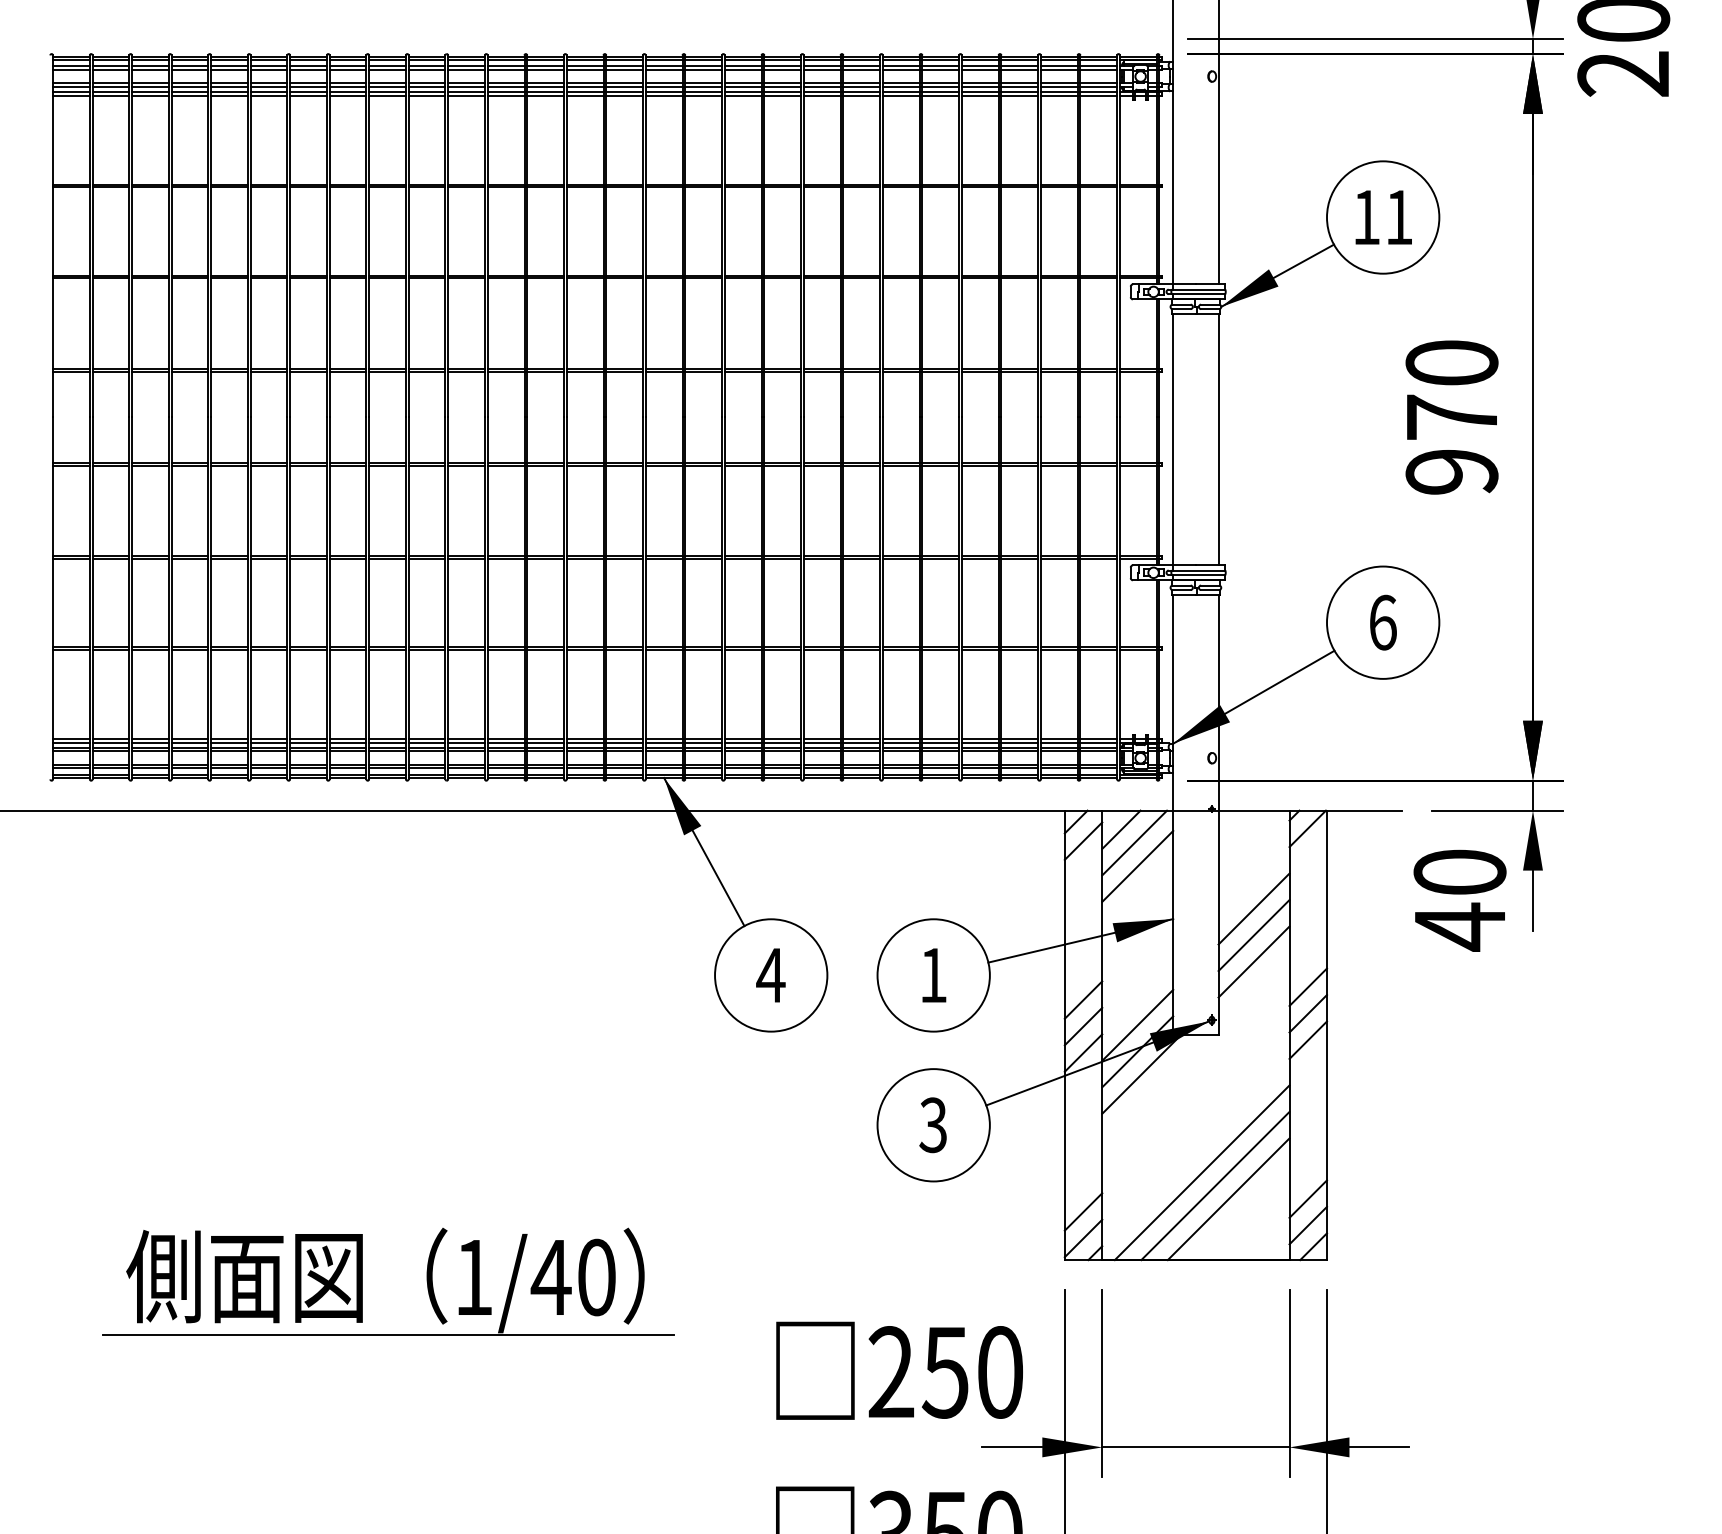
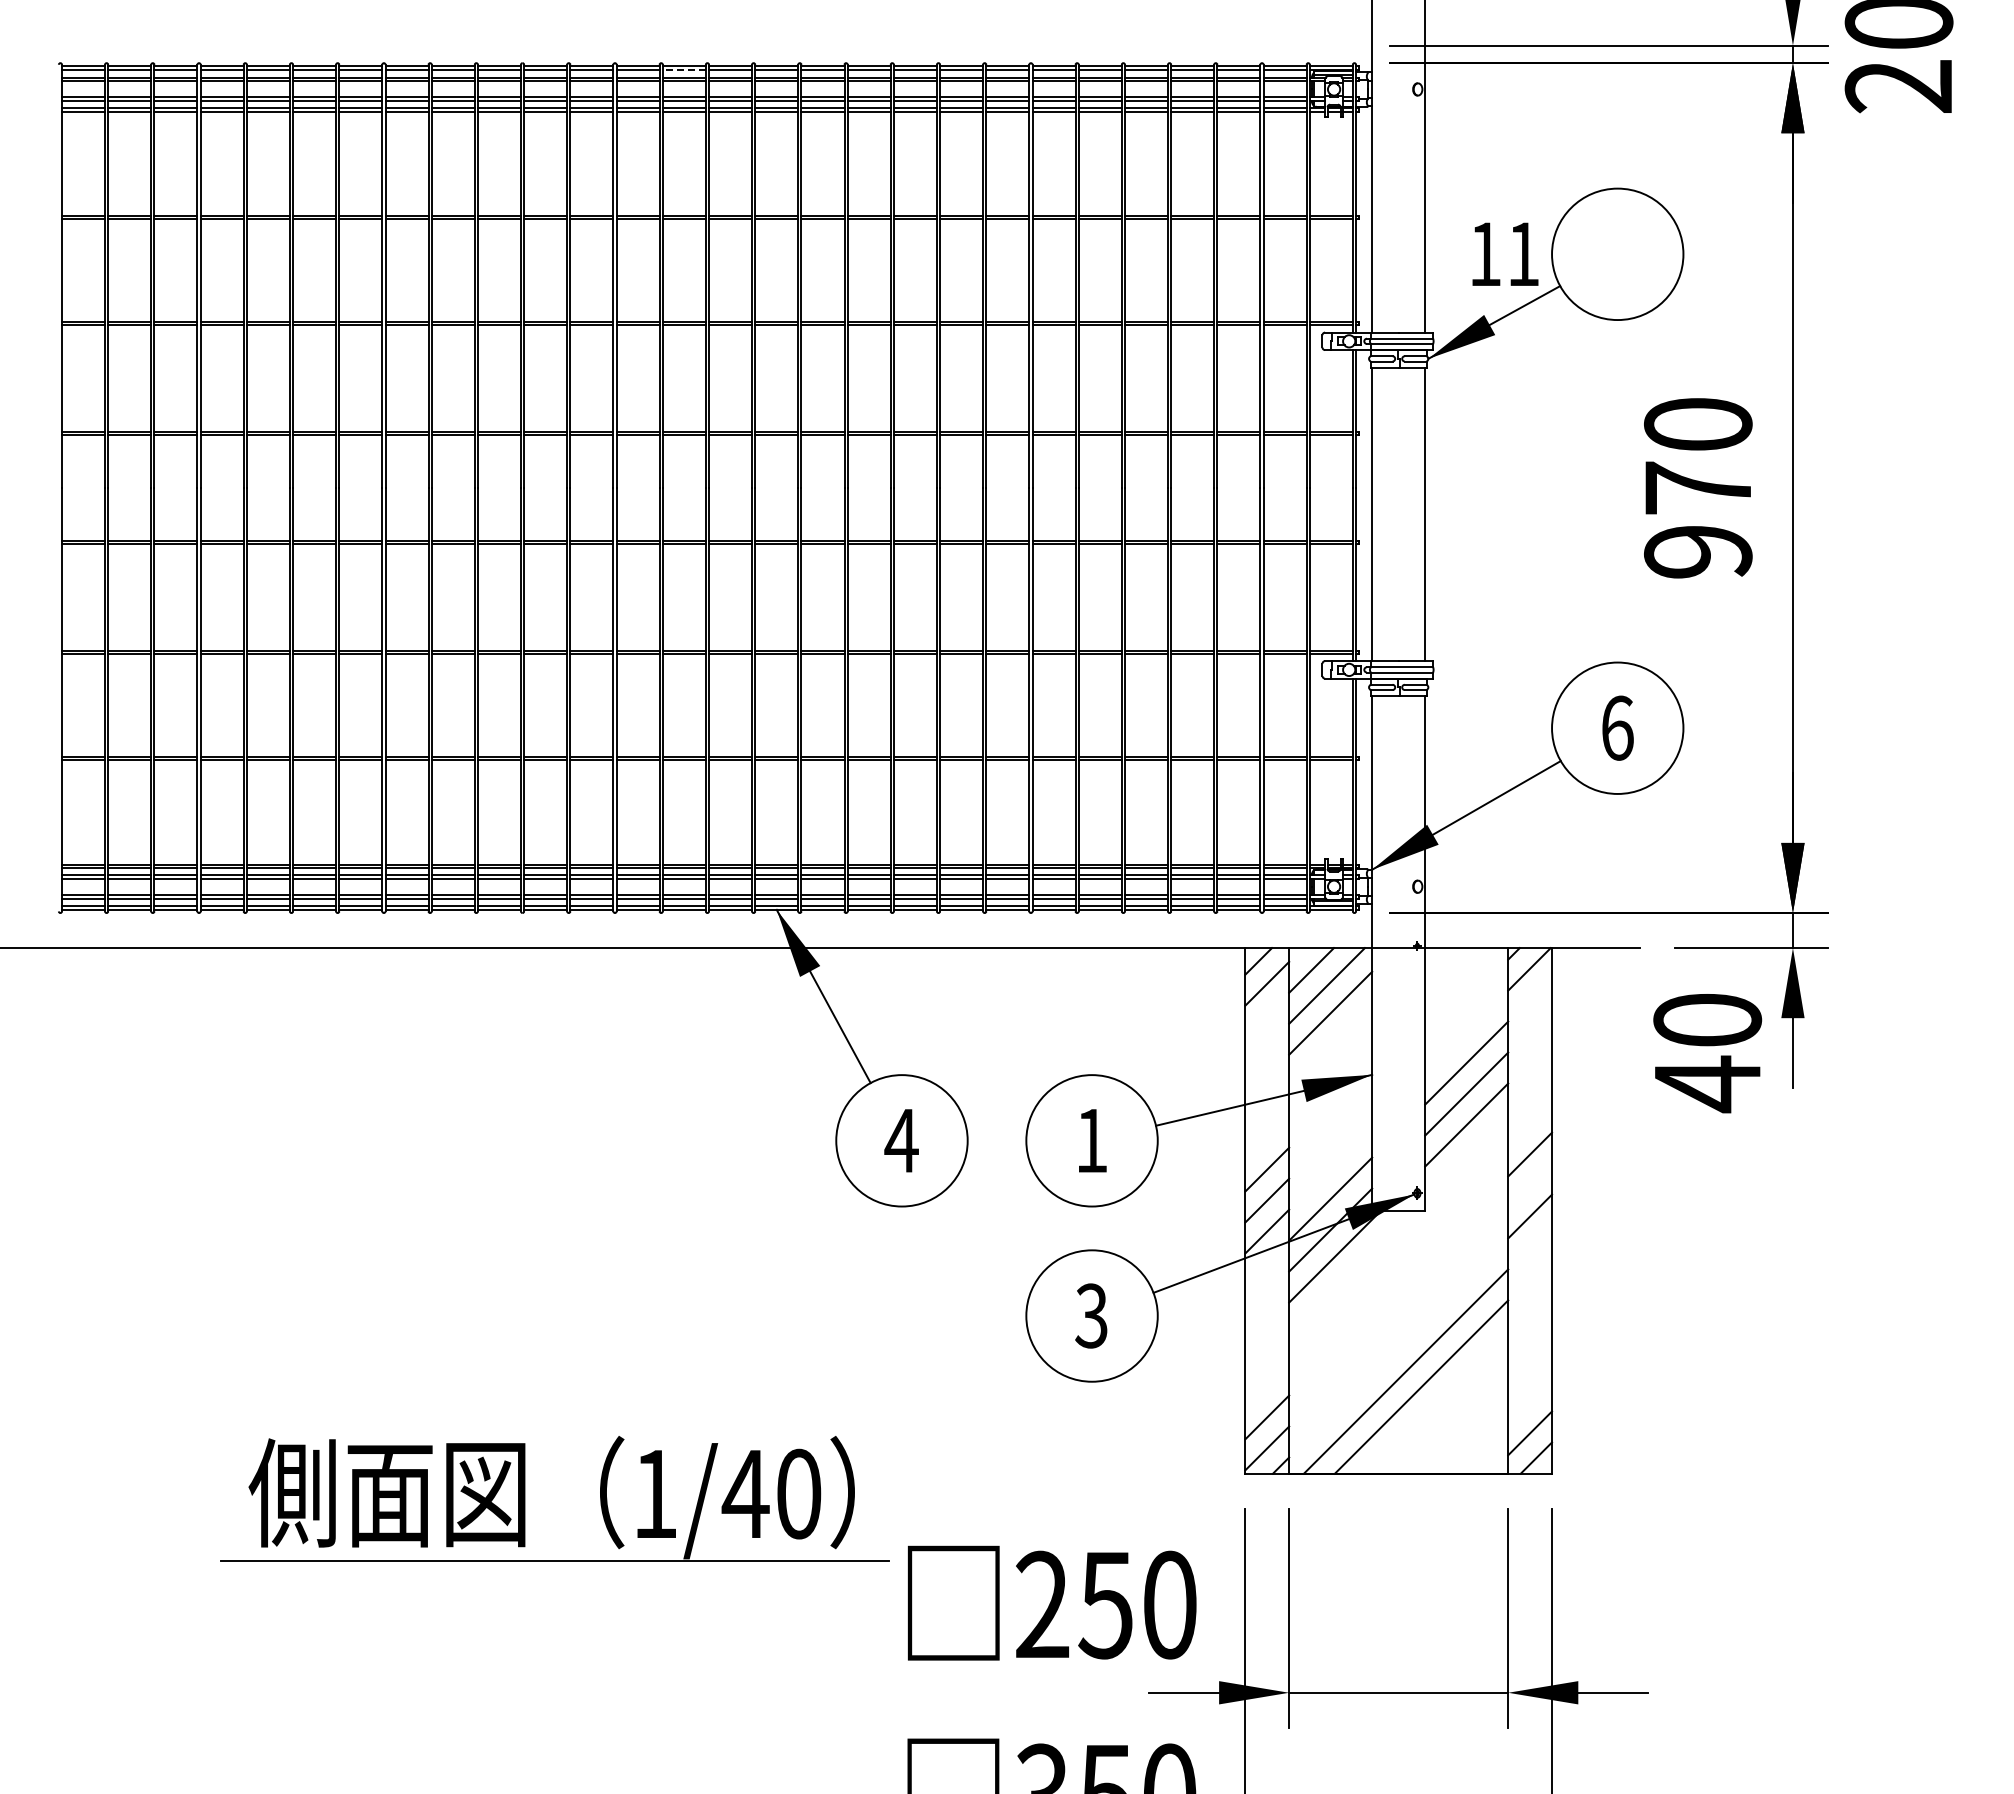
line: (585, 60) -> (684, 70), solid -> dashed
text: (1383, 216) -> (1505, 253), moved
line: (1308, 1013) -> (1530, 1185), removed
line: (1228, 1199) -> (1436, 1402), removed
line: (1308, 1199) -> (1530, 1402), removed
part: (362, 1281) -> (525, 1498), moved

